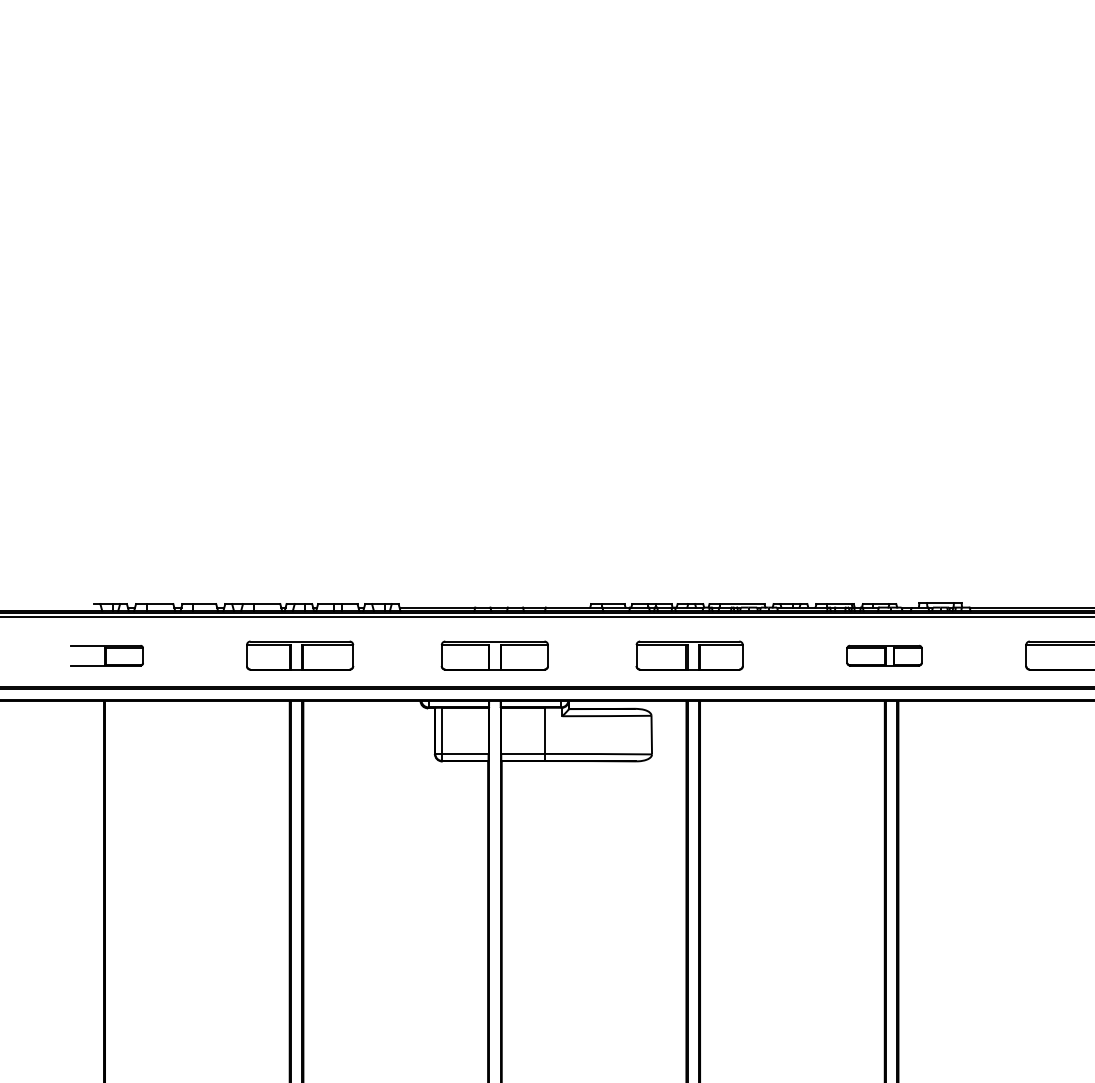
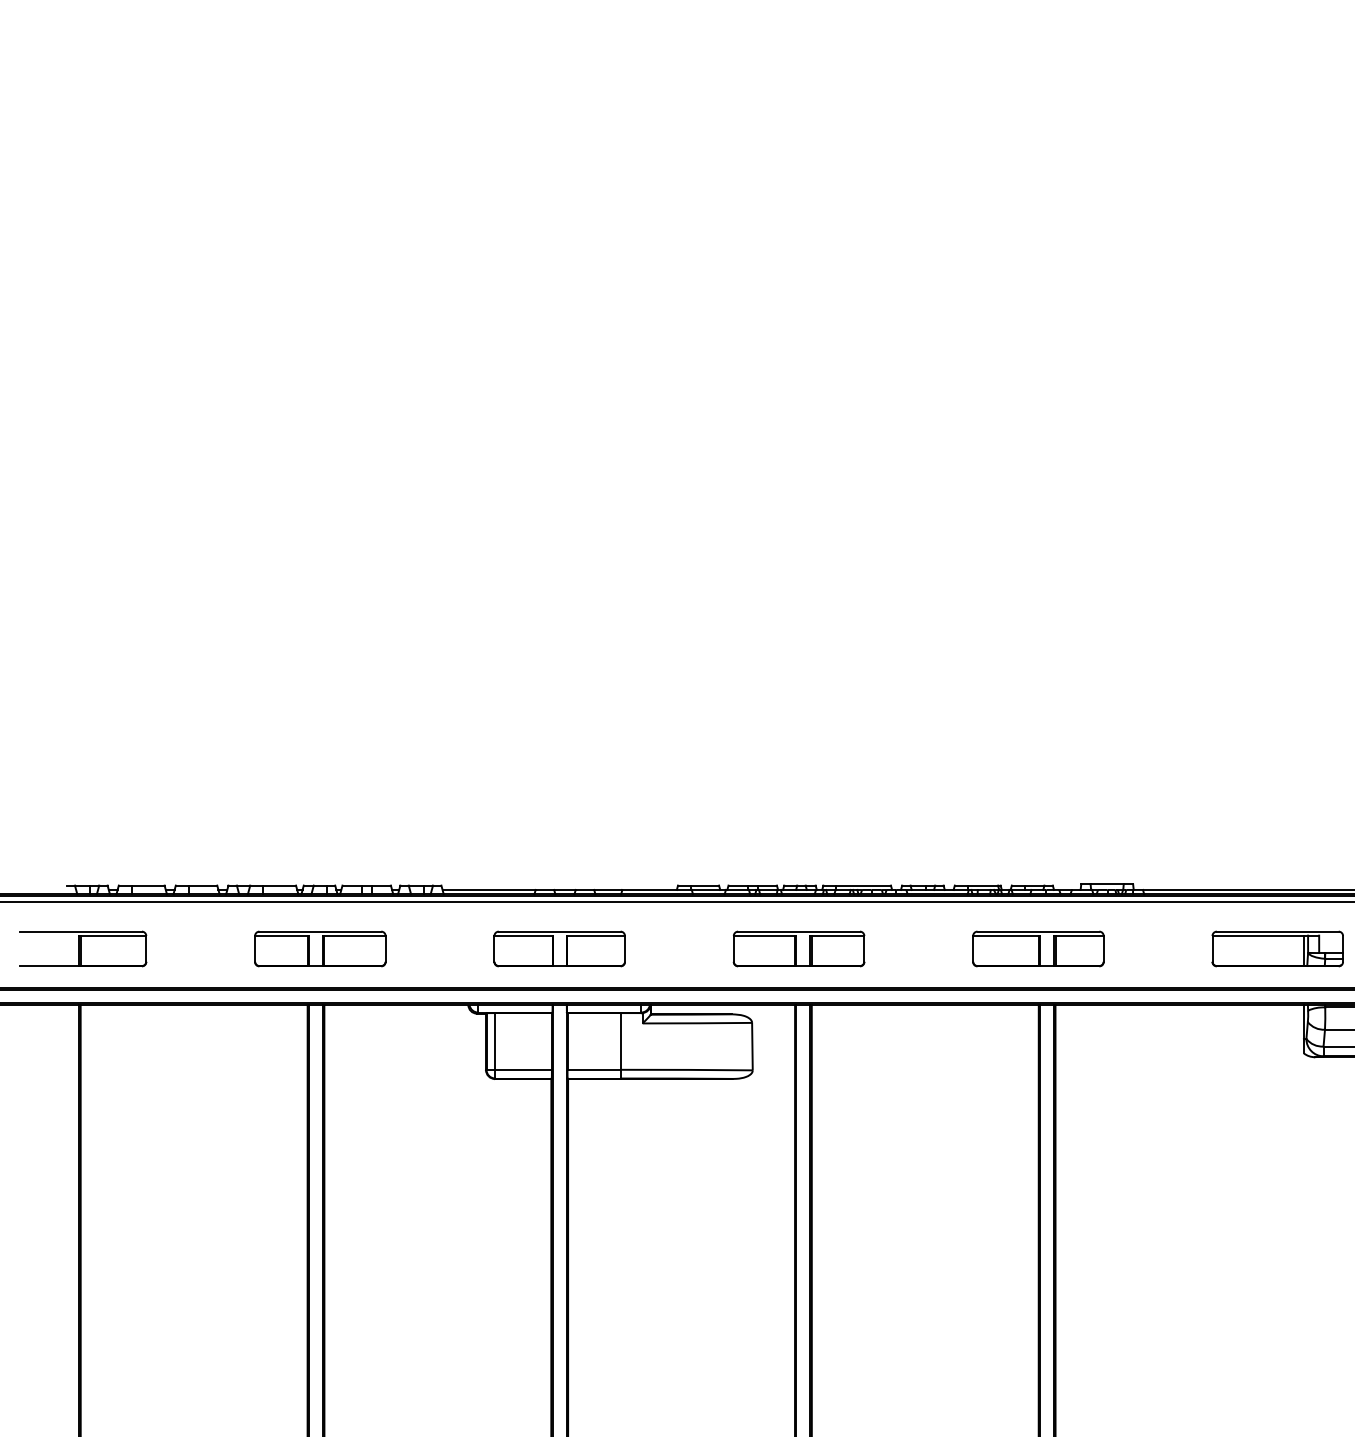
part: (107, 655) -> (83, 948), size x1.43
part: (884, 655) -> (1038, 948), size x1.43

